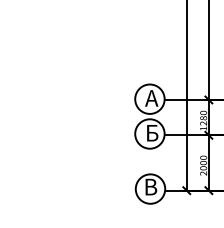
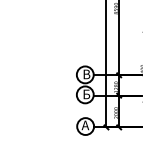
text: (152, 98) -> (86, 74), А -> В
text: (150, 187) -> (85, 125), В -> А

